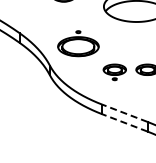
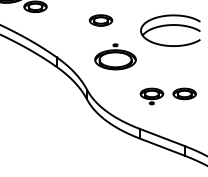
part: (78, 43) -> (115, 56), moved
line: (124, 113) -> (161, 137), dashed -> solid
line: (124, 122) -> (161, 146), dashed -> solid

